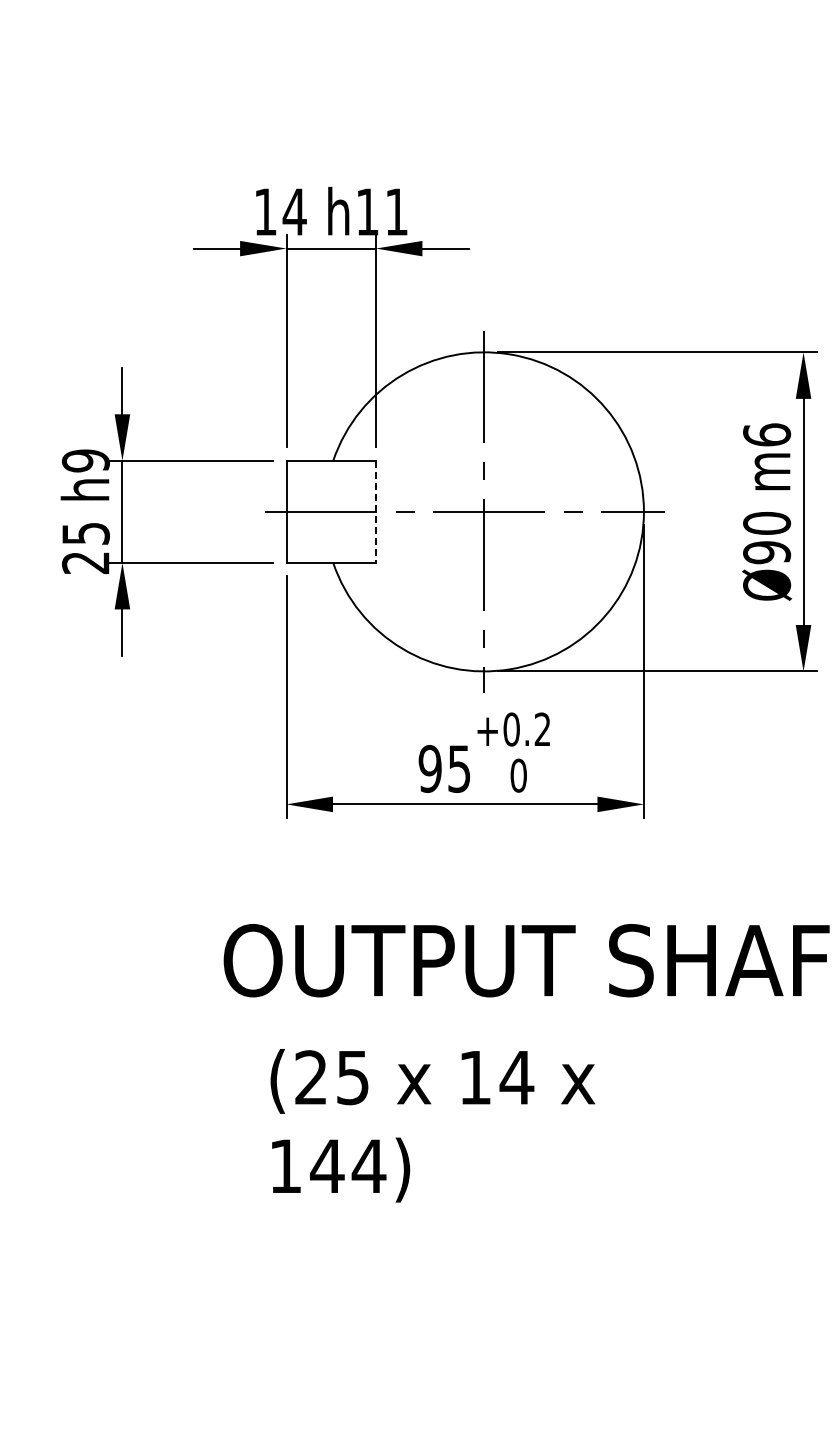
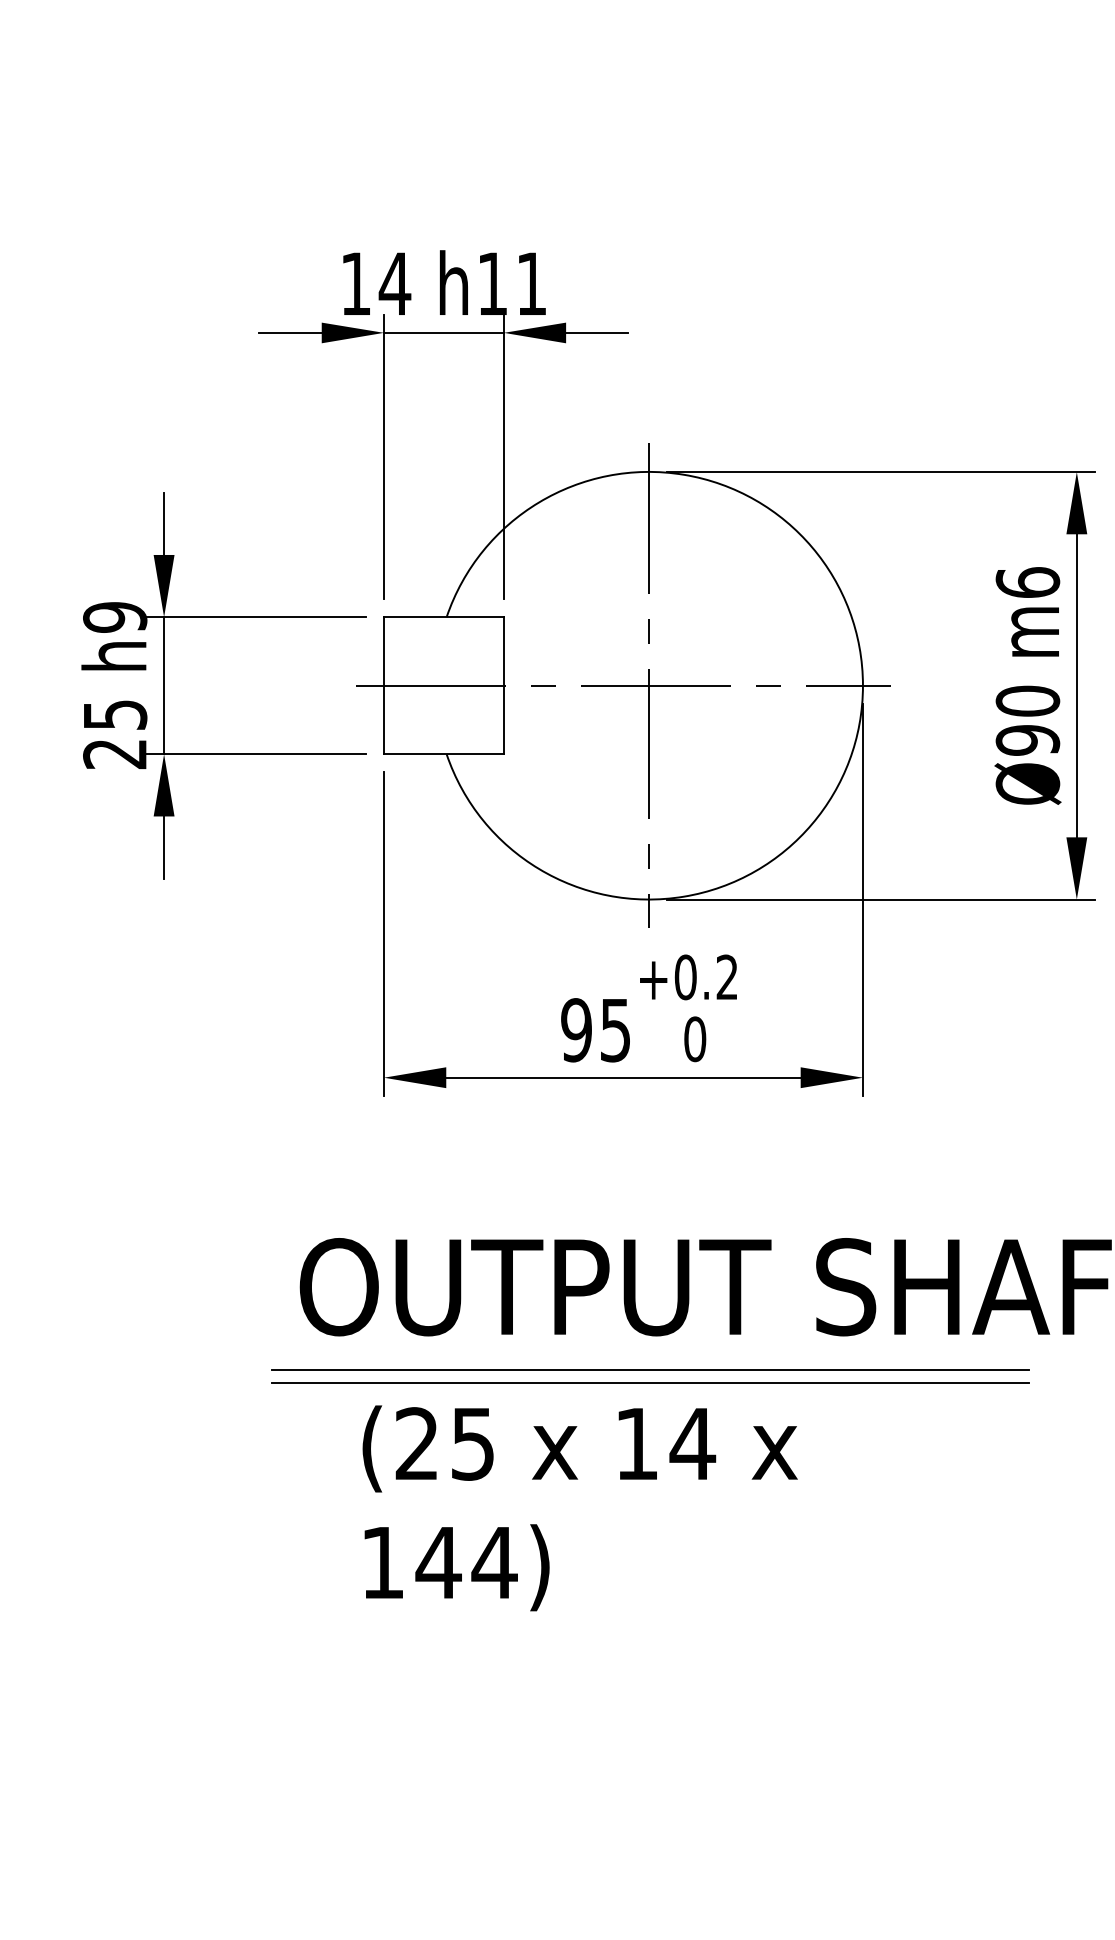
line: (375, 512) -> (503, 686), dashed -> solid
line: (484, 1022) -> (649, 1370), added
line: (484, 1031) -> (649, 1382), added

